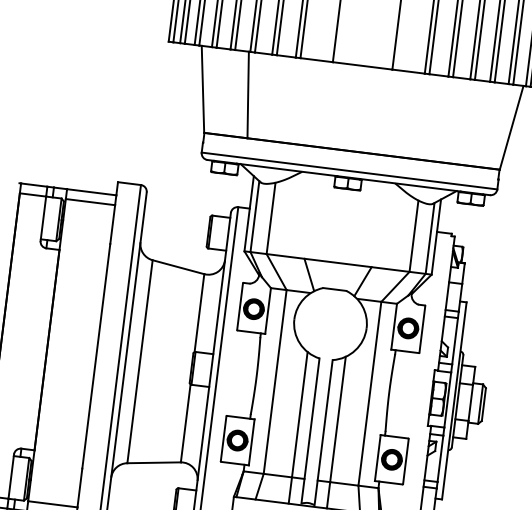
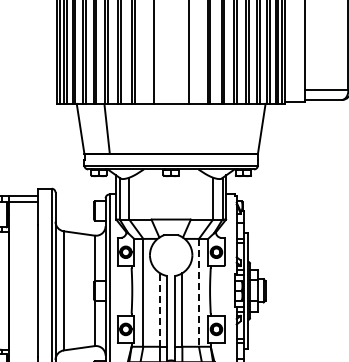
line: (369, 393) -> (198, 292), solid -> dashed
line: (299, 413) -> (159, 309), solid -> dashed

